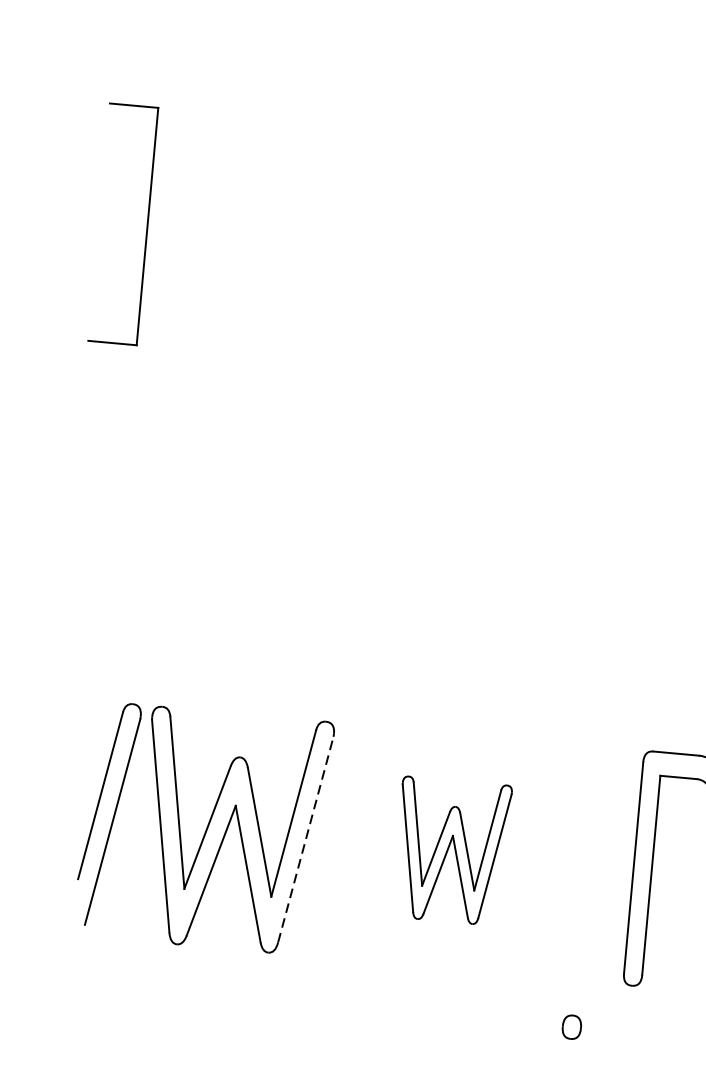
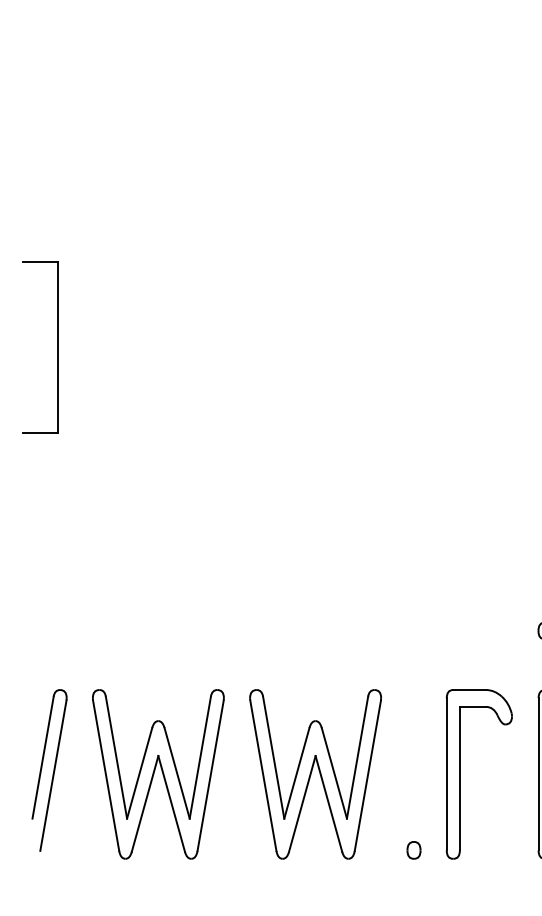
part: (107, 814) -> (49, 770), moved
line: (305, 839) -> (210, 775), dashed -> solid
part: (451, 851) -> (315, 774), size x1.67
part: (571, 1027) -> (413, 850), moved

